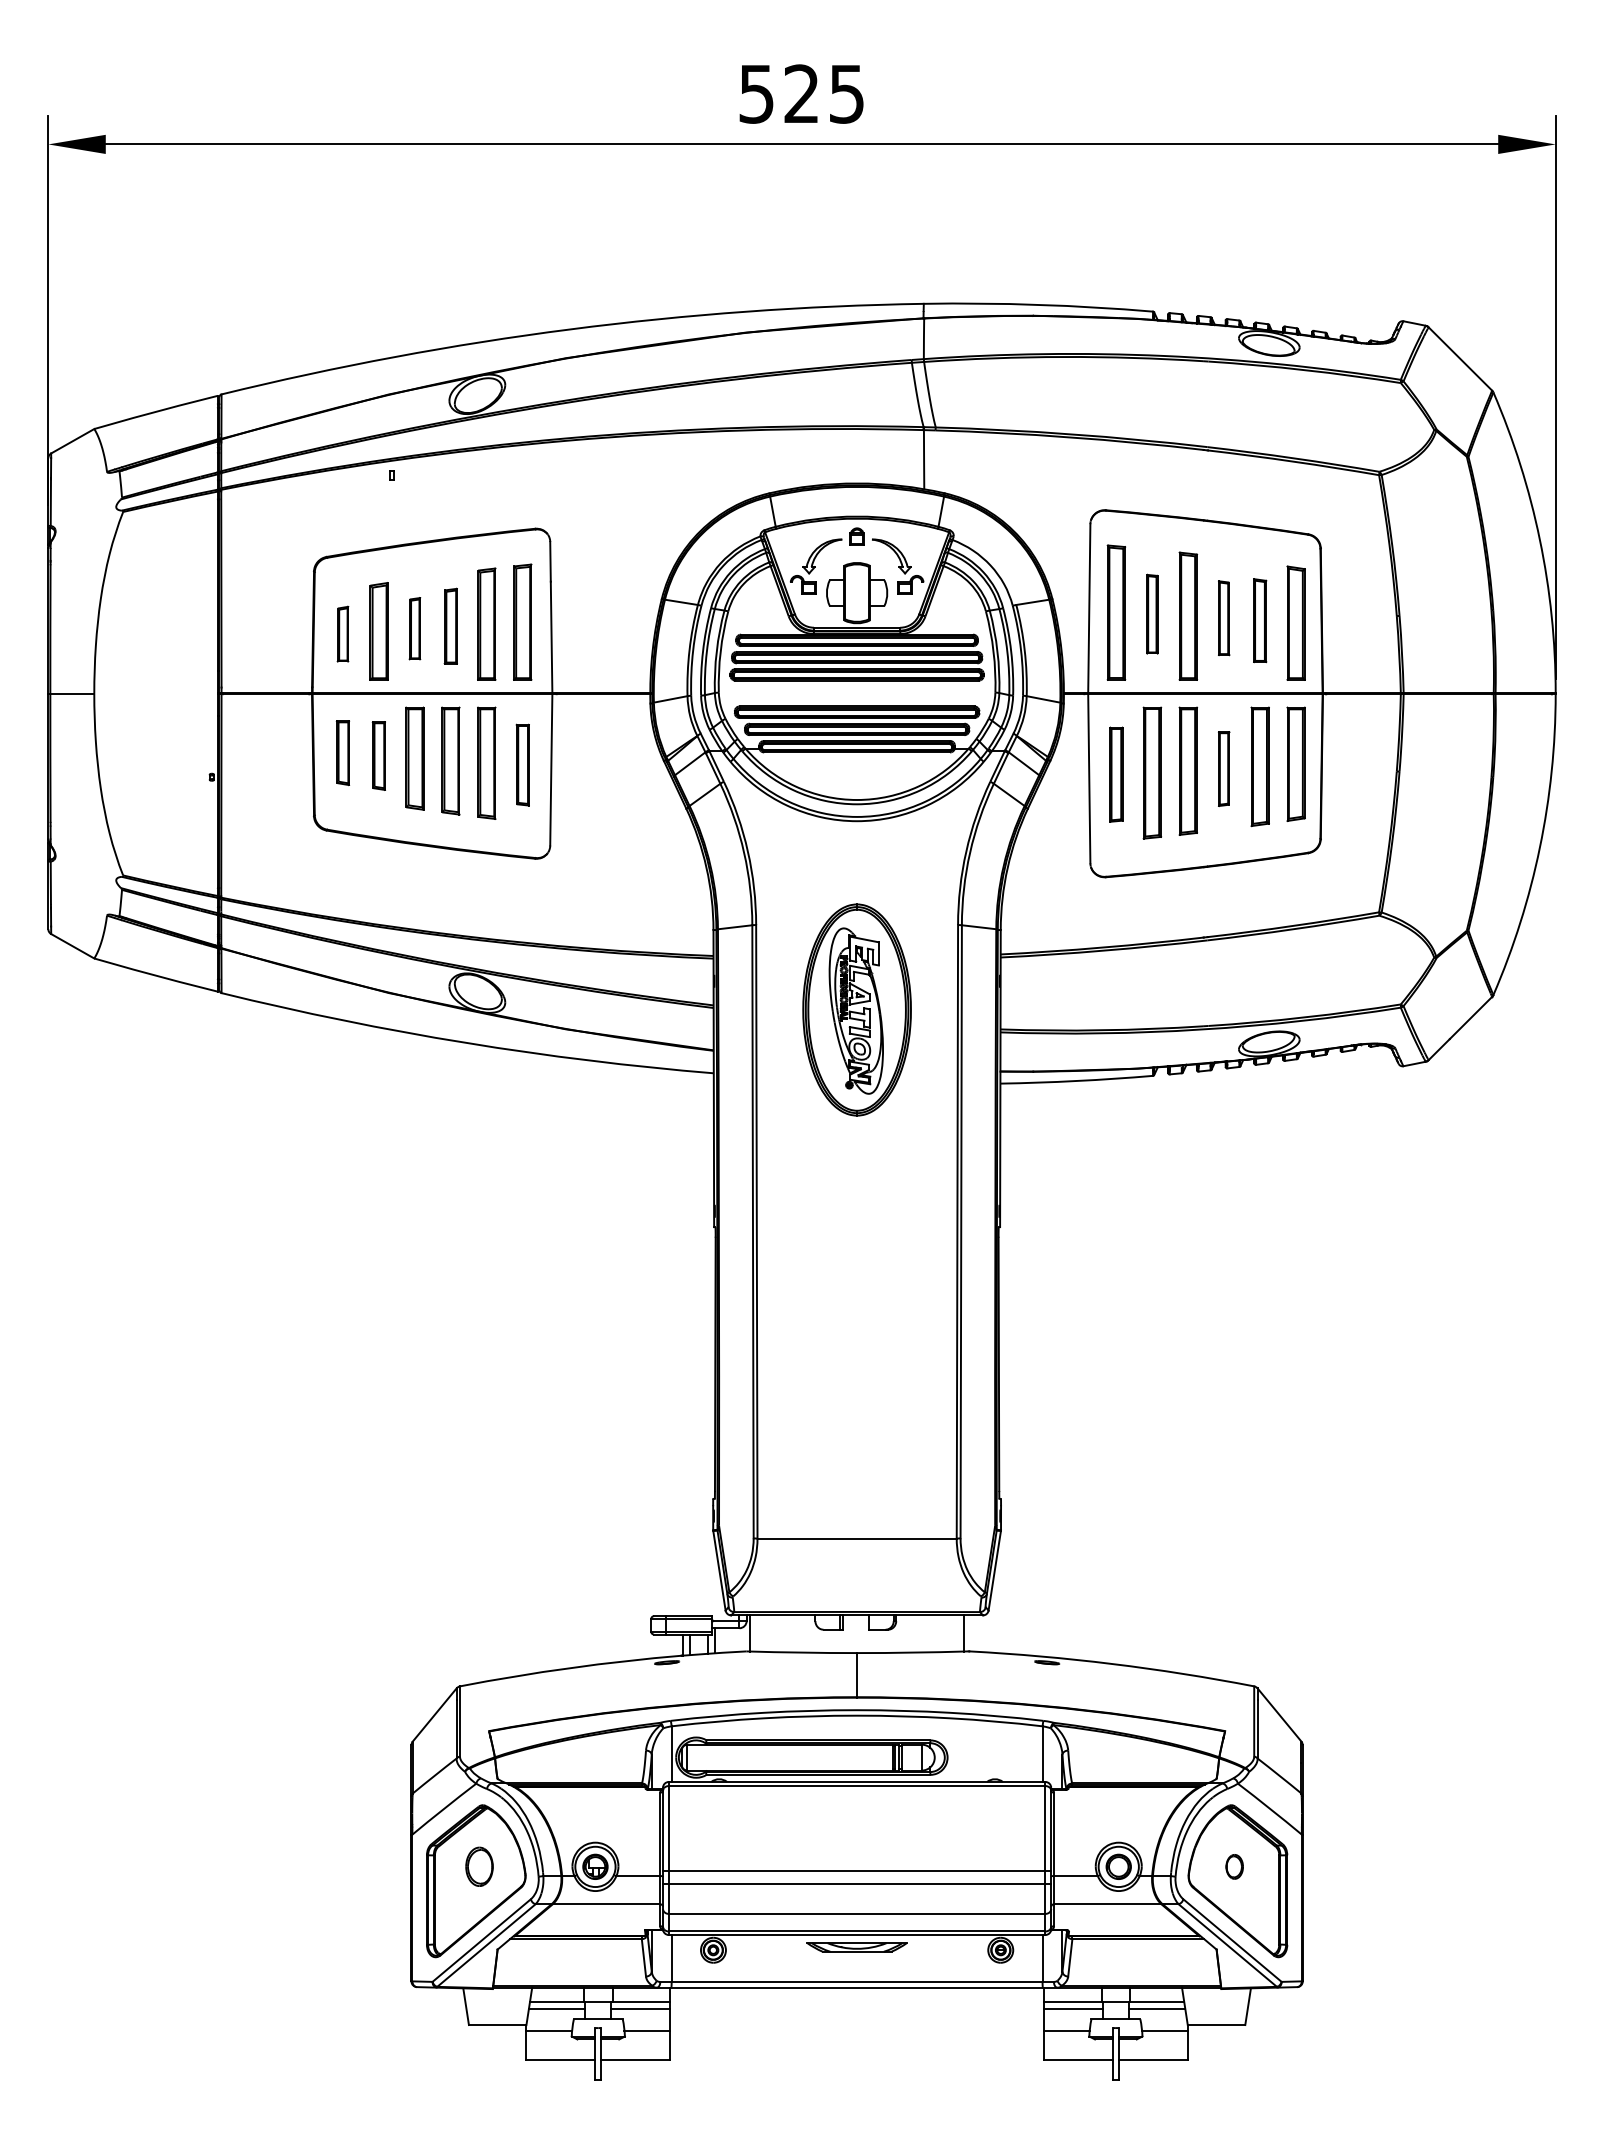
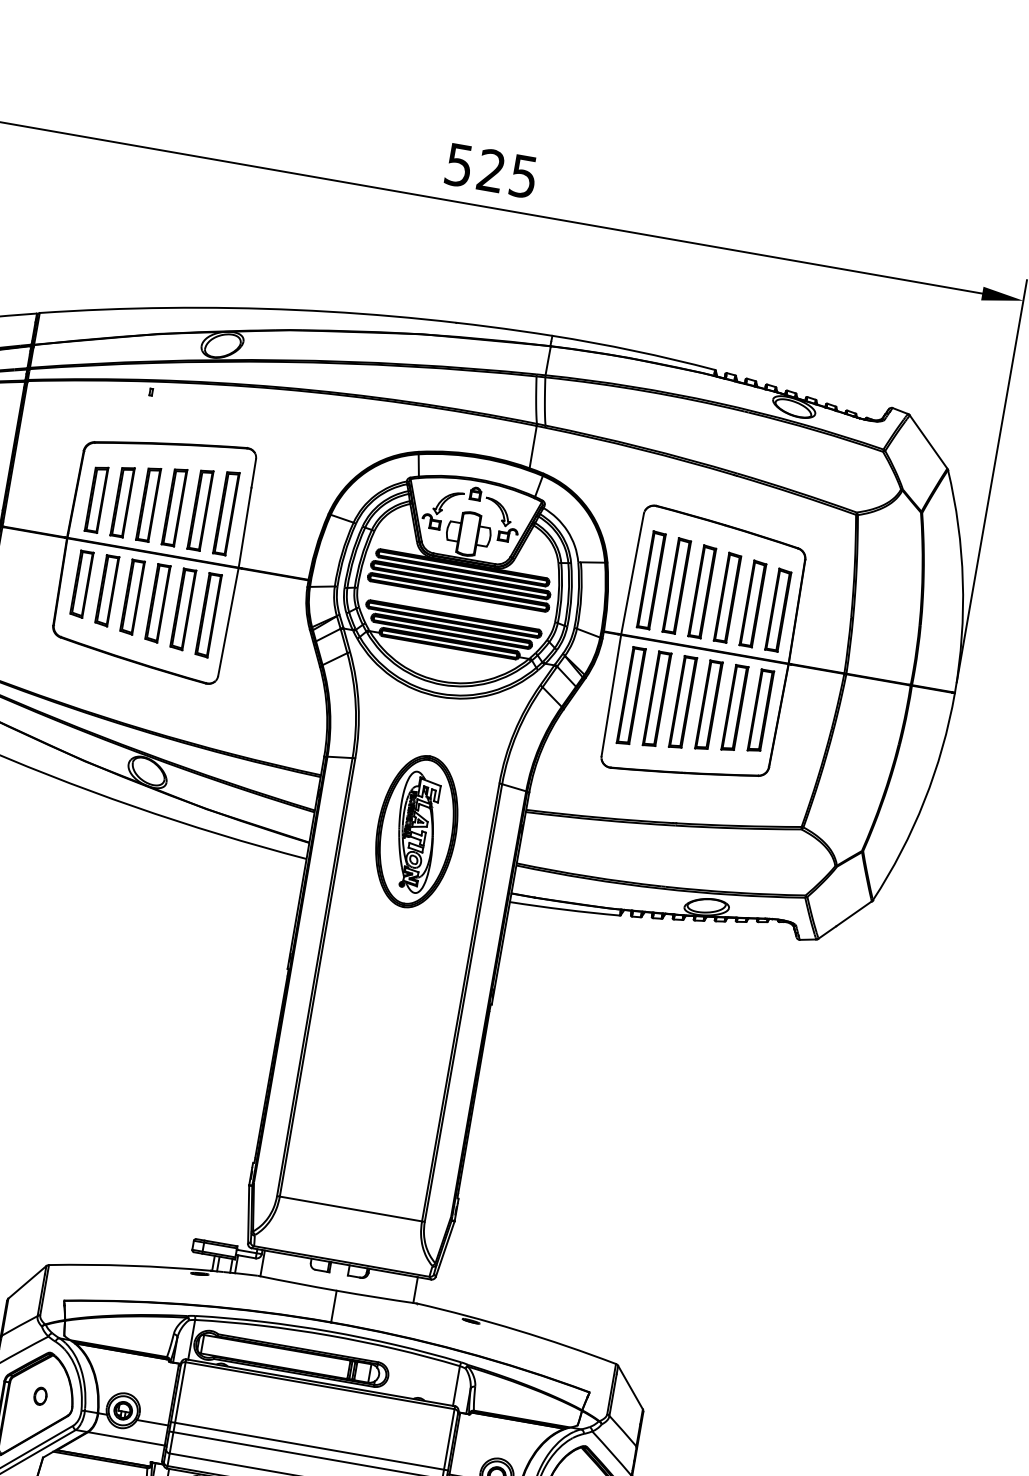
part: (1152, 613) -> (677, 585), size x1.67
part: (1223, 617) -> (727, 597), size x1.67
part: (1259, 620) -> (752, 603), size x1.43
part: (450, 625) -> (174, 506), size x1.43
part: (414, 628) -> (148, 504), size x1.67
part: (342, 633) -> (96, 498), size x1.67
part: (342, 752) -> (81, 583), size x1.43
part: (378, 755) -> (106, 590), size x1.43
part: (522, 764) -> (208, 614), size x1.43
part: (1223, 768) -> (708, 704), size x1.67
part: (1116, 774) -> (631, 695), size x1.43
part: (479, 1866) -> (40, 1396), size x0.62

